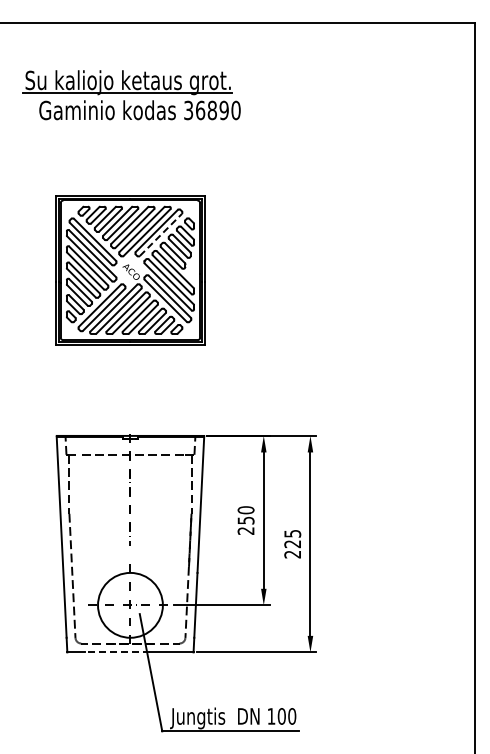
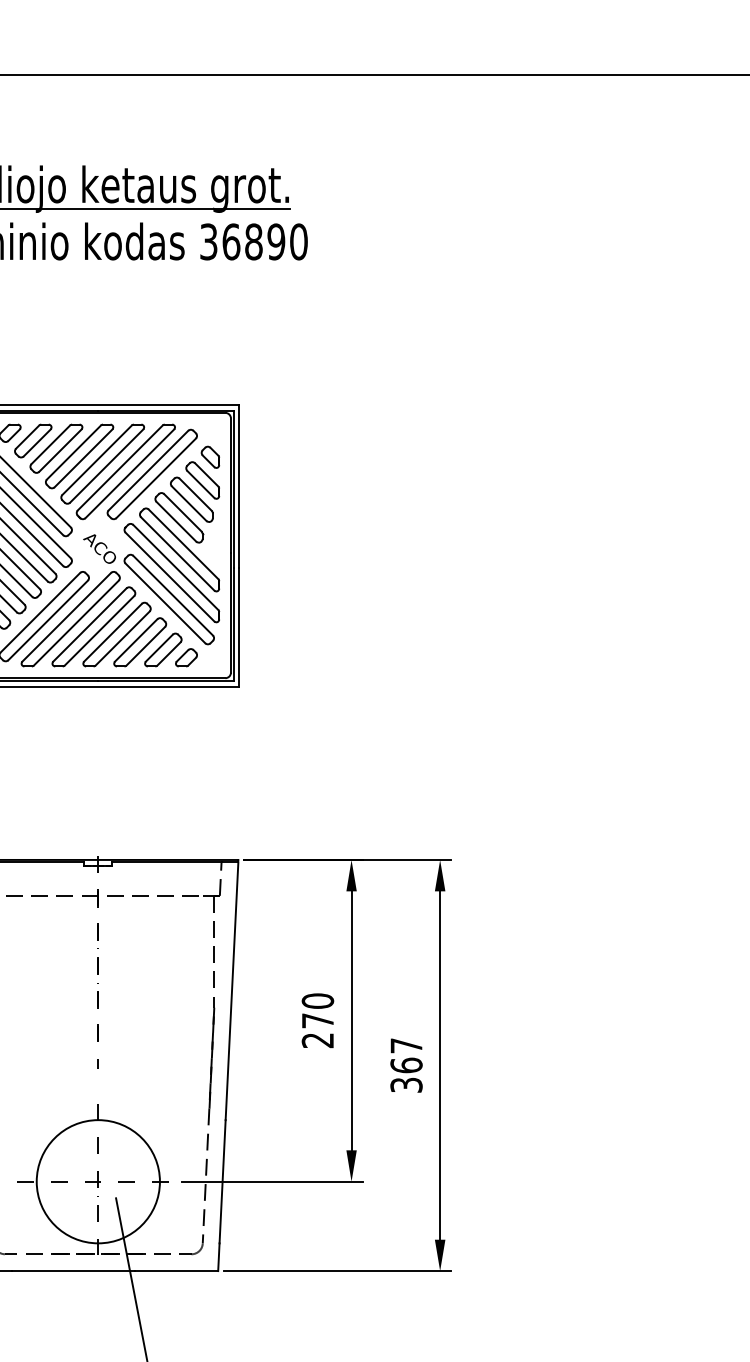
line: (160, 234) -> (155, 477), dashed -> solid
text: (245, 520) -> (316, 1020), 250 -> 270
text: (292, 544) -> (406, 1066), 225 -> 367
line: (116, 652) -> (71, 1271), dashed -> solid

